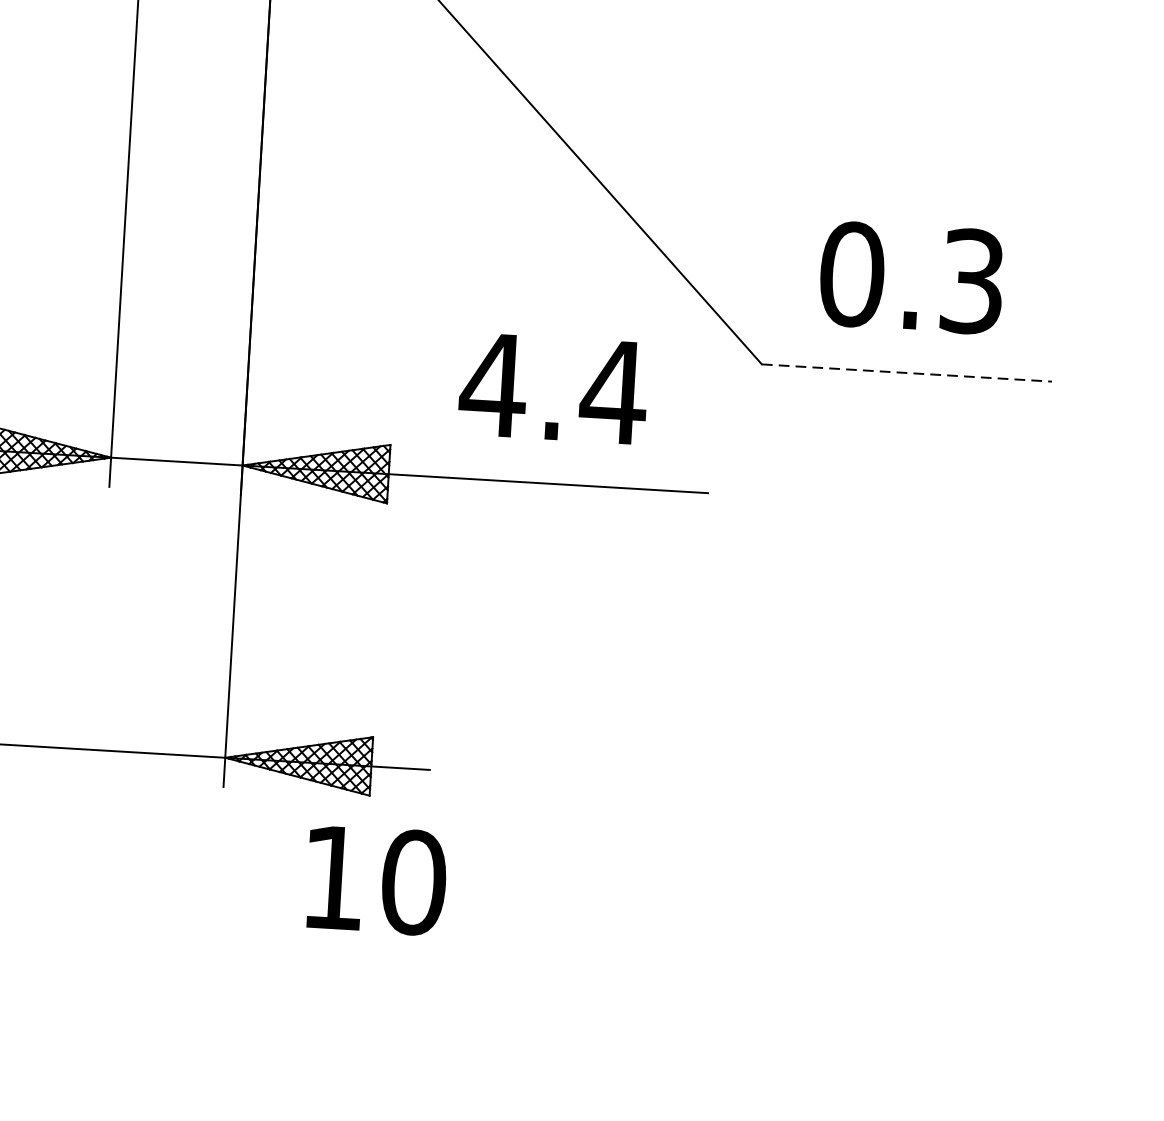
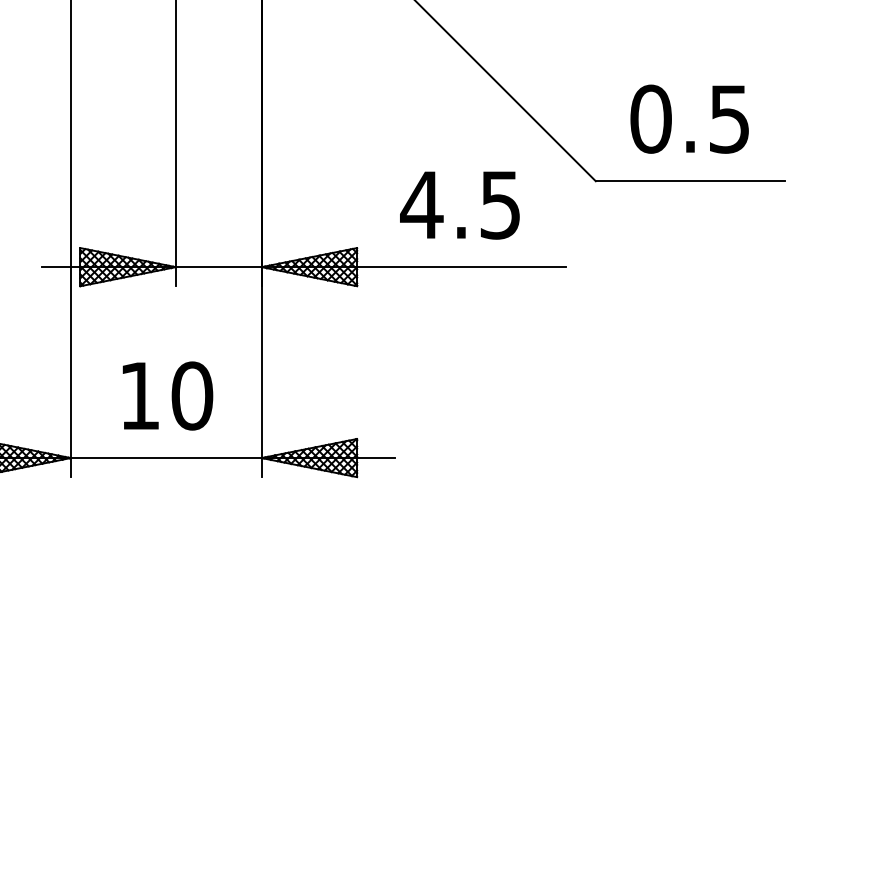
text: (972, 280) -> (729, 118), 0.3 -> 0.5
line: (906, 373) -> (690, 181), dashed -> solid
text: (613, 392) -> (500, 205), 4.4 -> 4.5
text: (375, 879) -> (167, 395), moved

